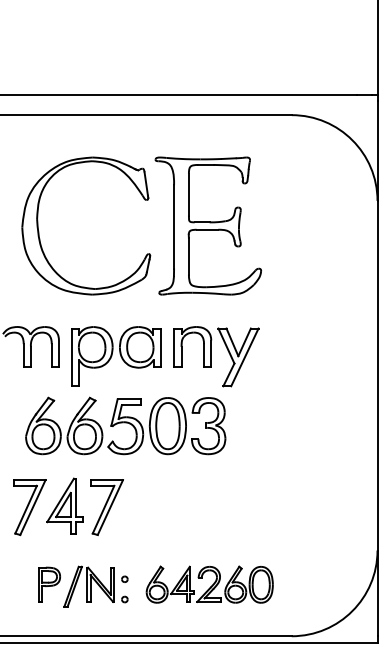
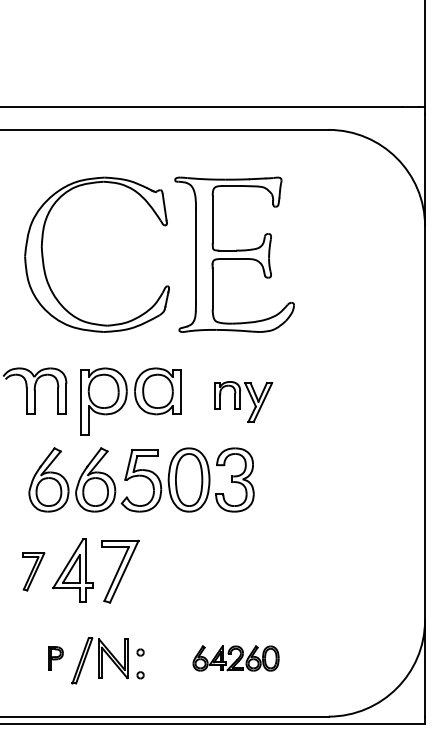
part: (216, 356) -> (243, 401), size x0.6
part: (29, 507) -> (33, 571), size x0.6
part: (49, 584) -> (55, 658), size x0.6
part: (209, 584) -> (235, 658), size x0.6

